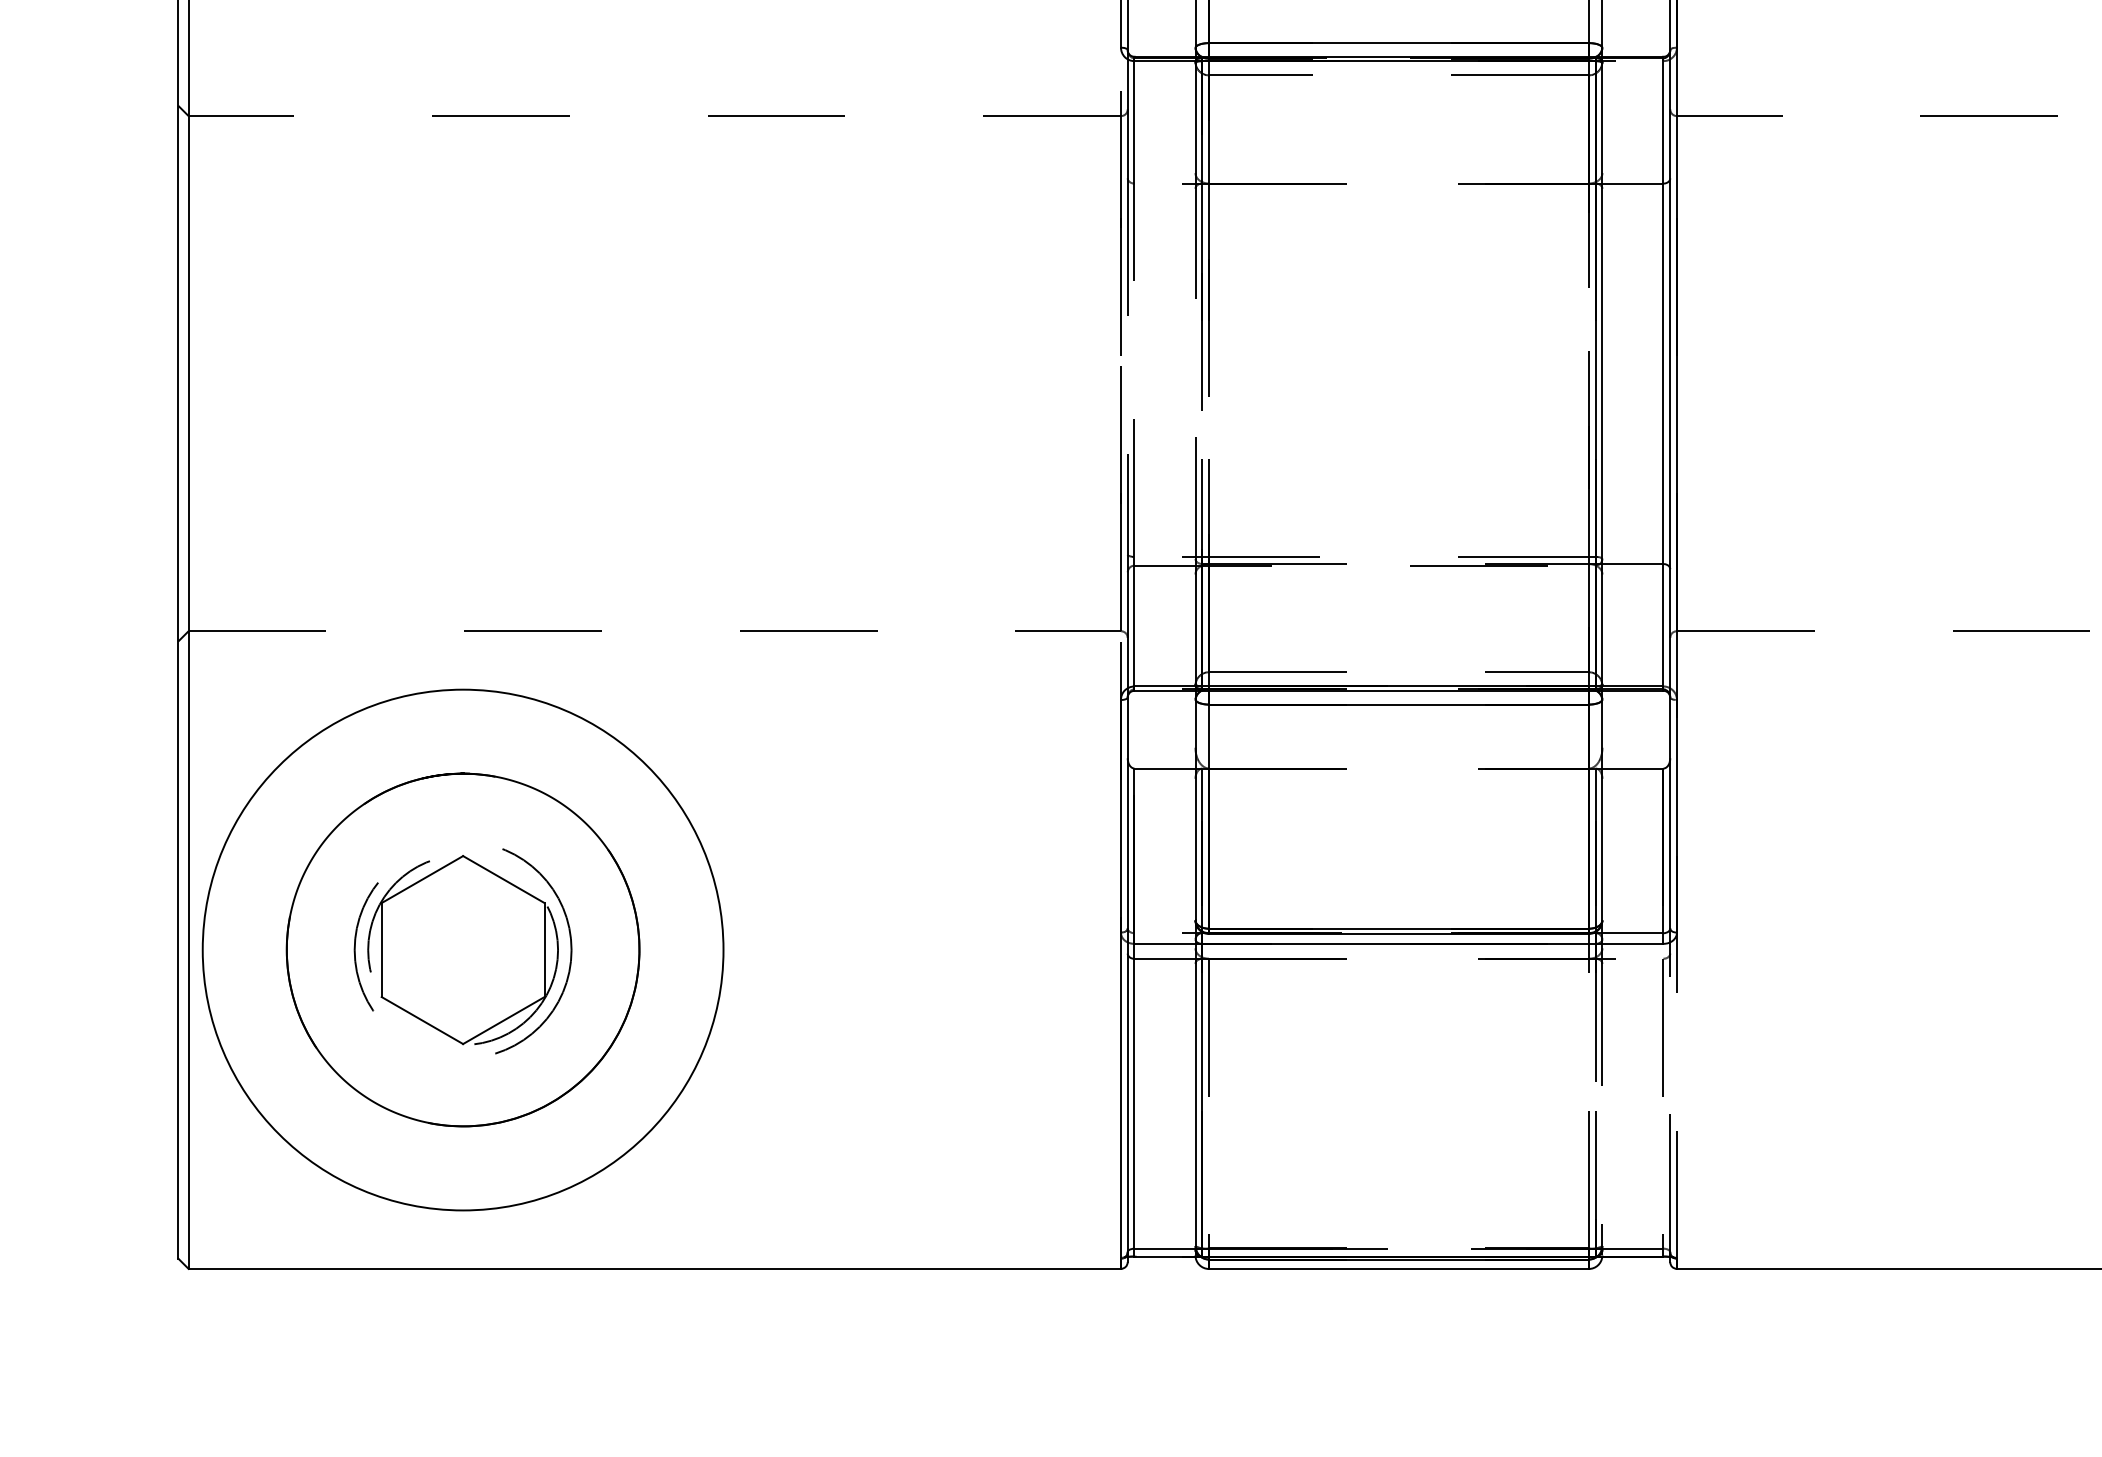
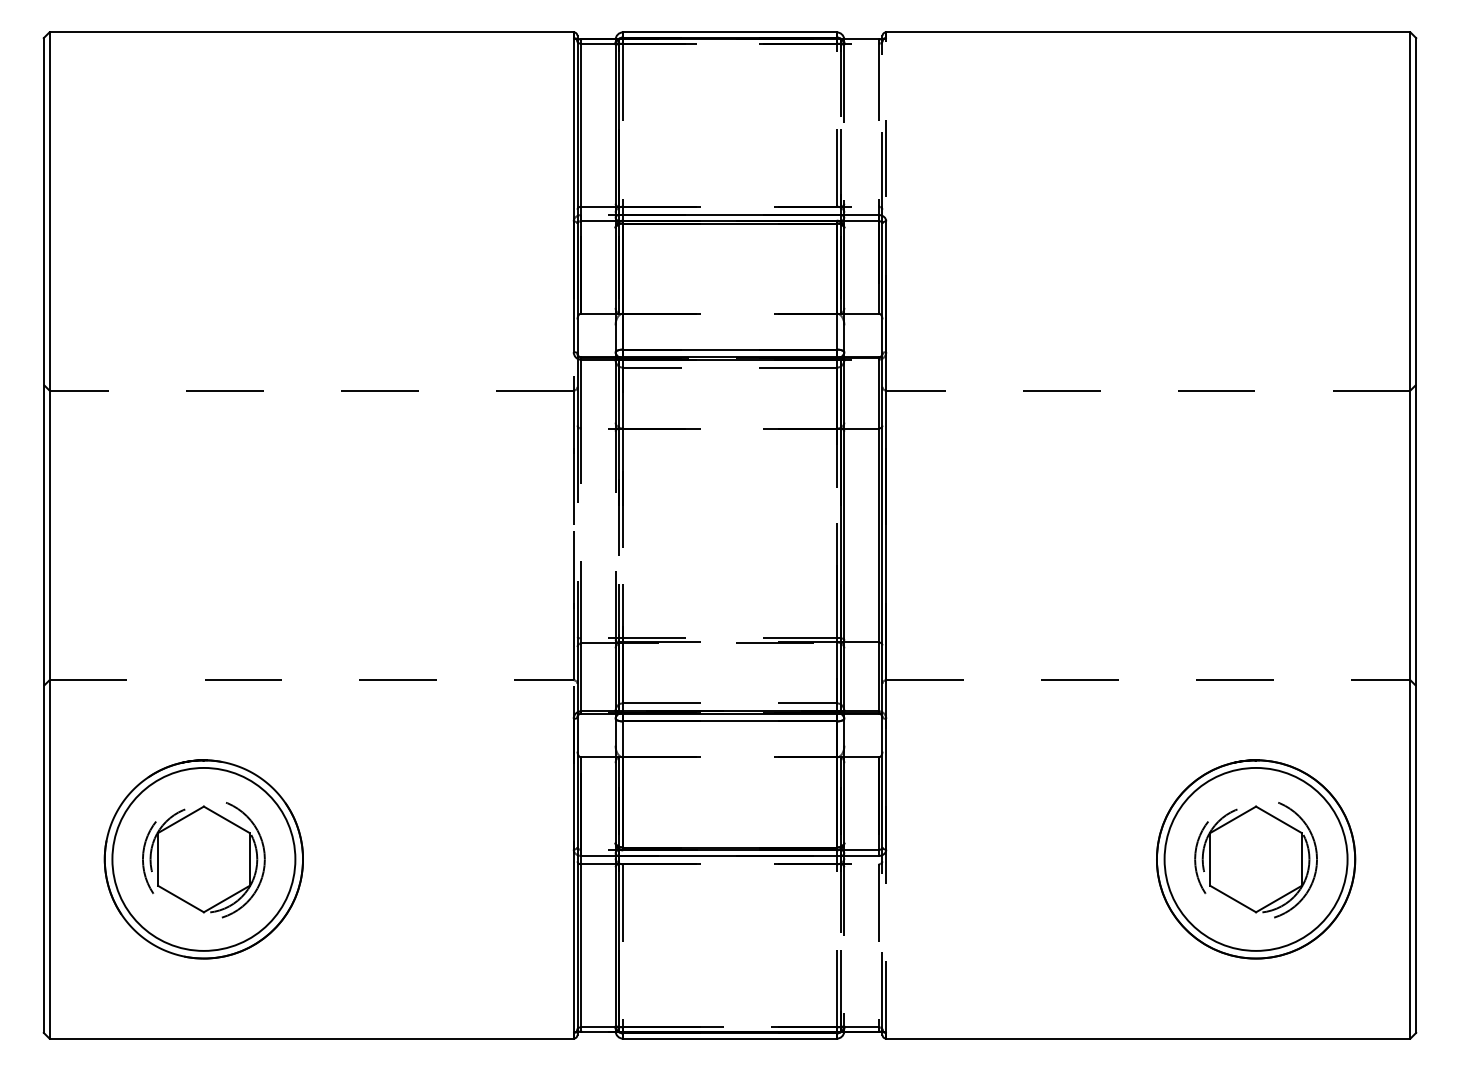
circle: (462, 948) -> (203, 858), size x0.62

